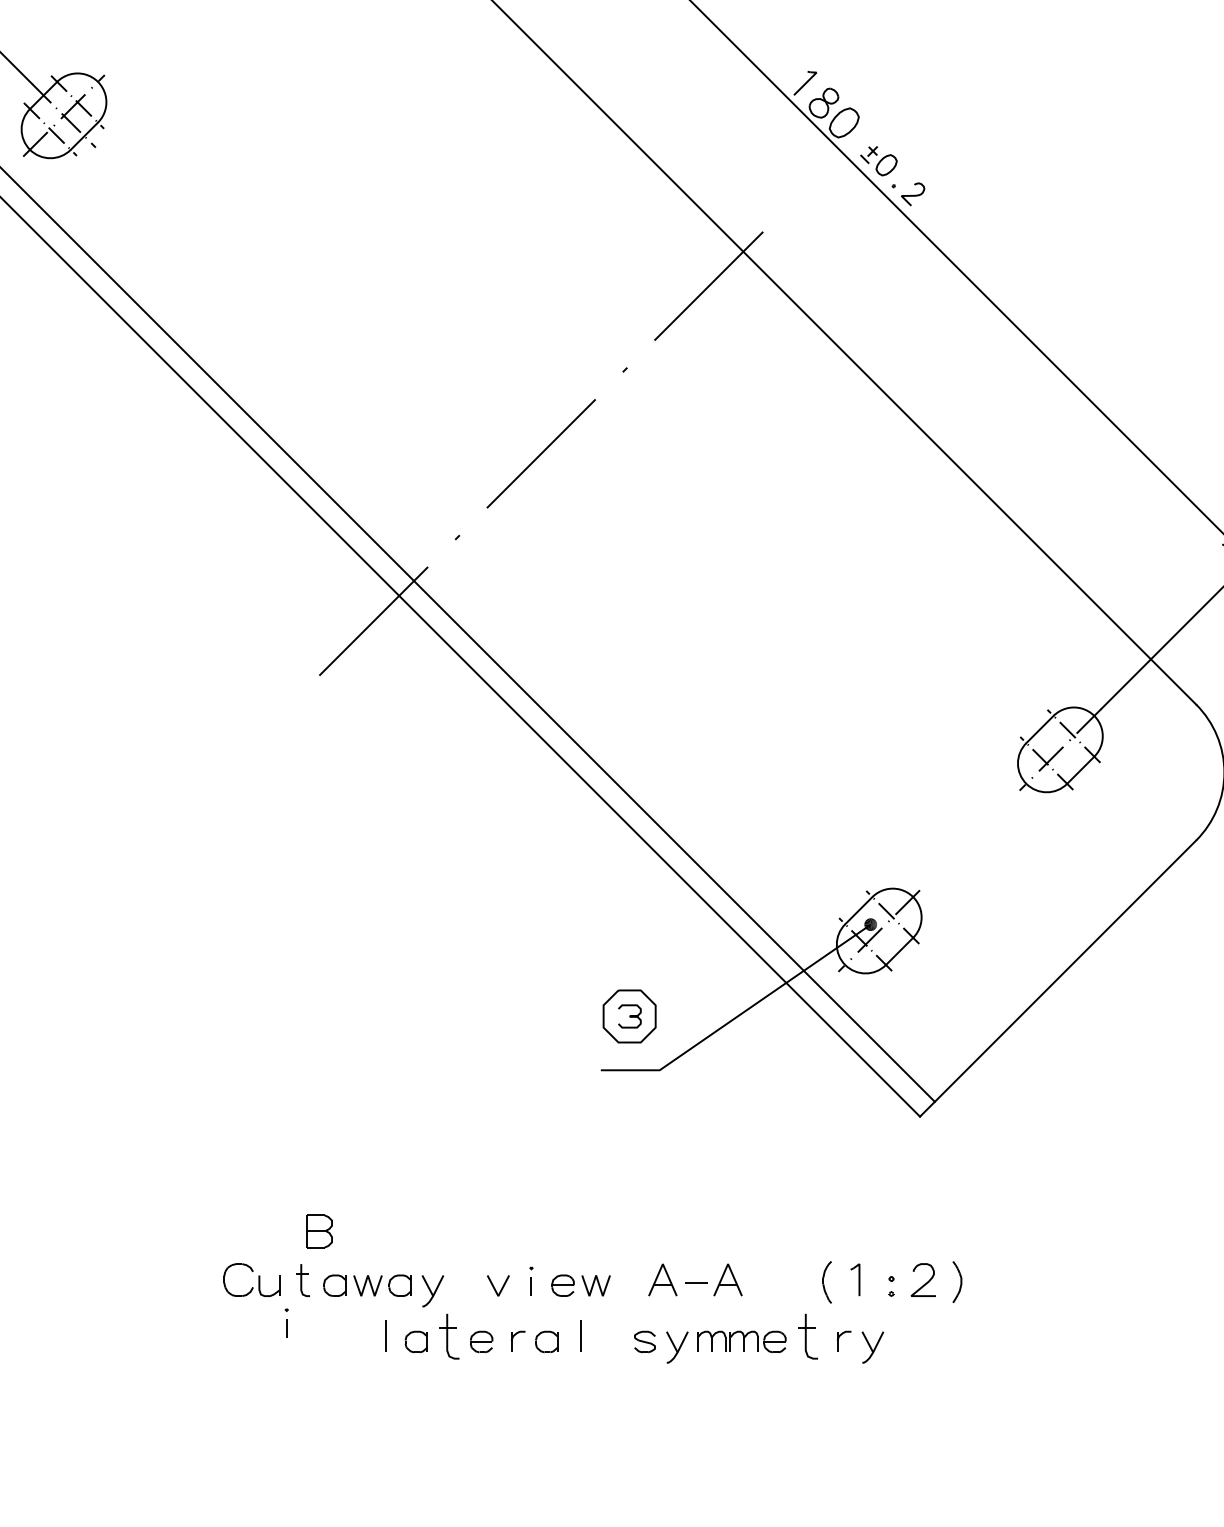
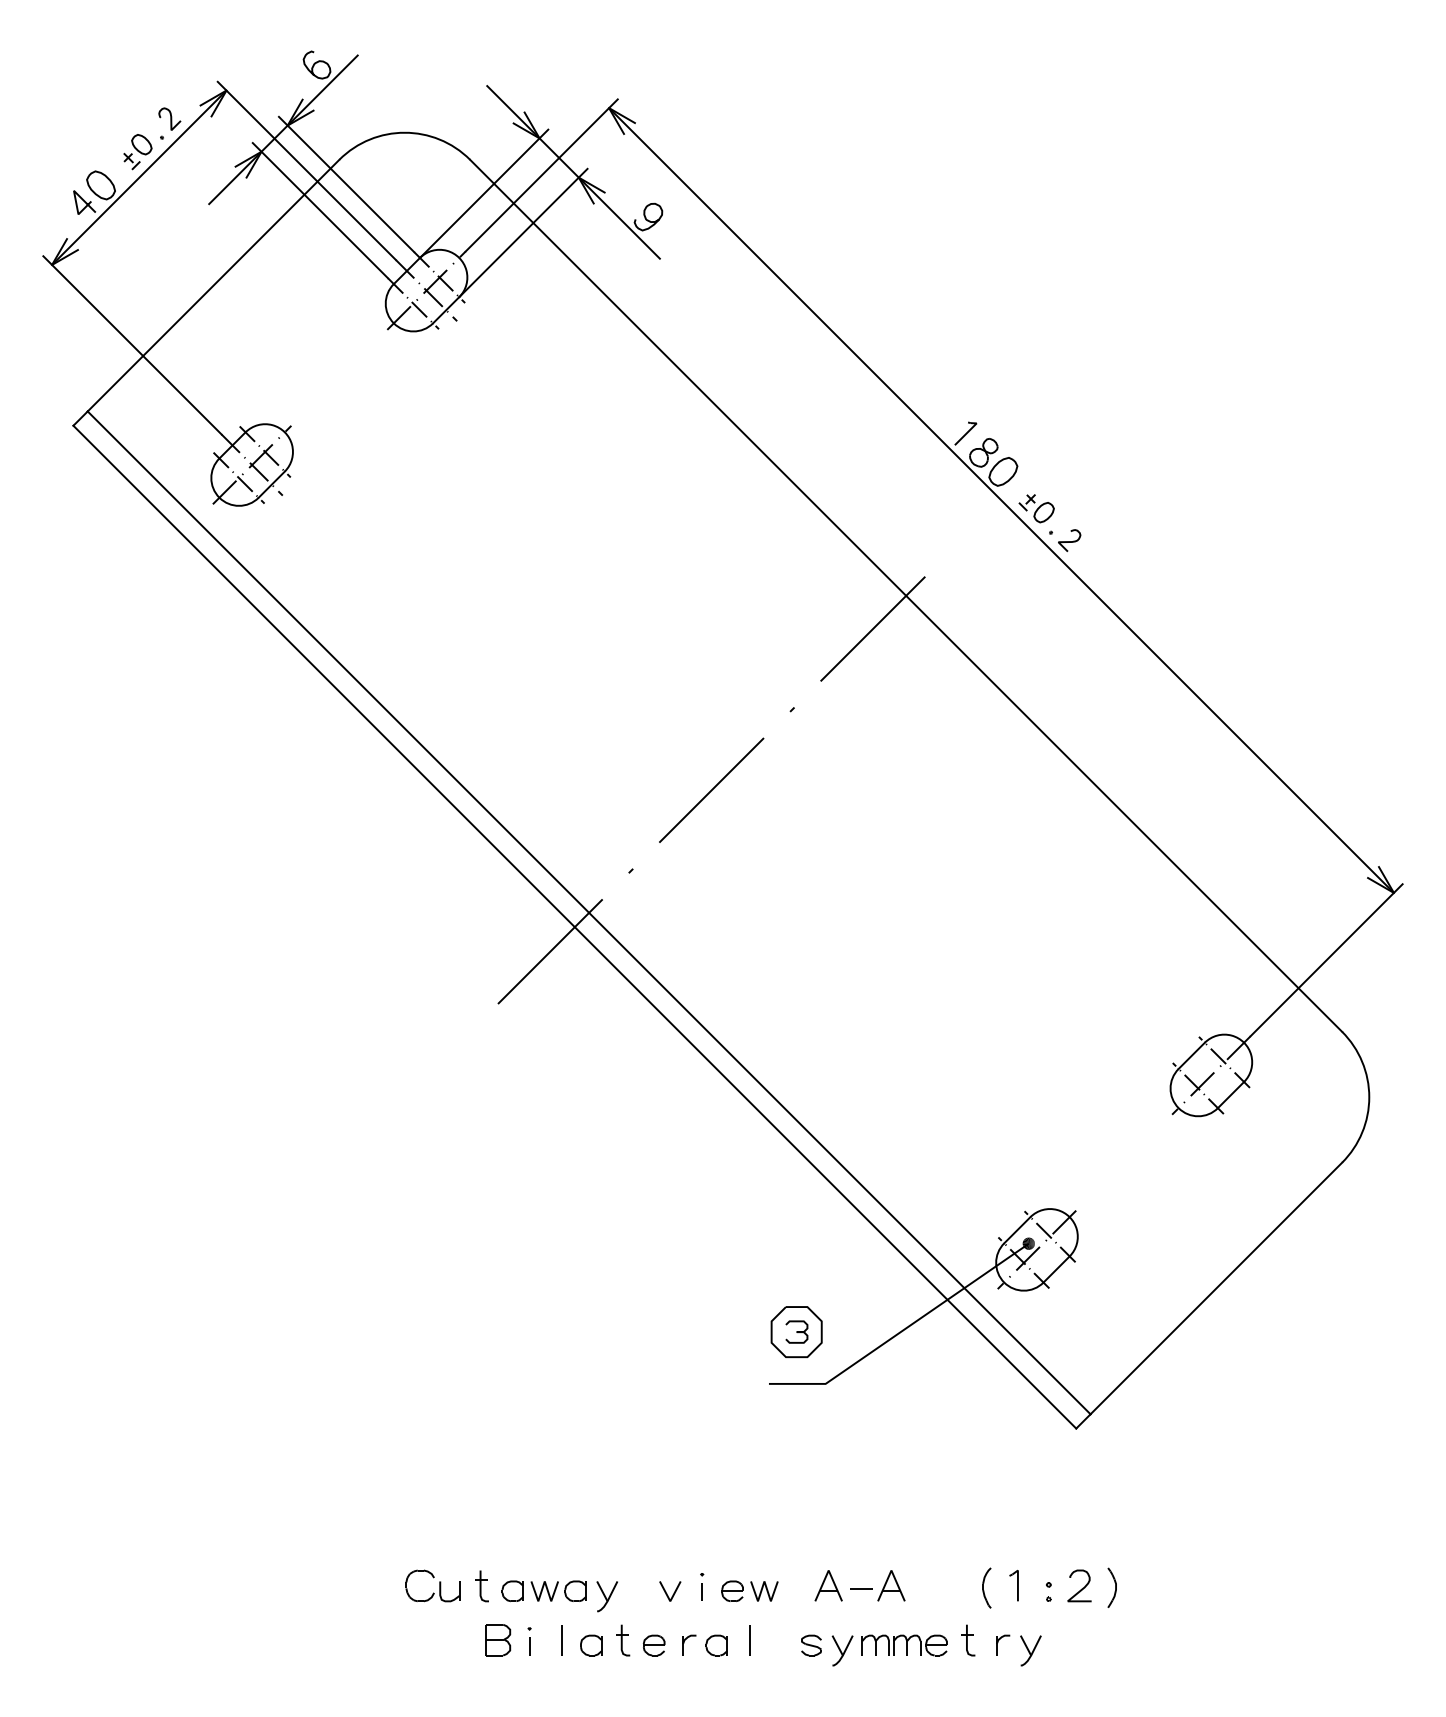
part: (319, 1231) -> (498, 1640), moved
part: (286, 1323) -> (529, 1641), moved
part: (449, 1336) -> (623, 1640), size x0.71
part: (808, 1336) -> (968, 1640), size x0.71

